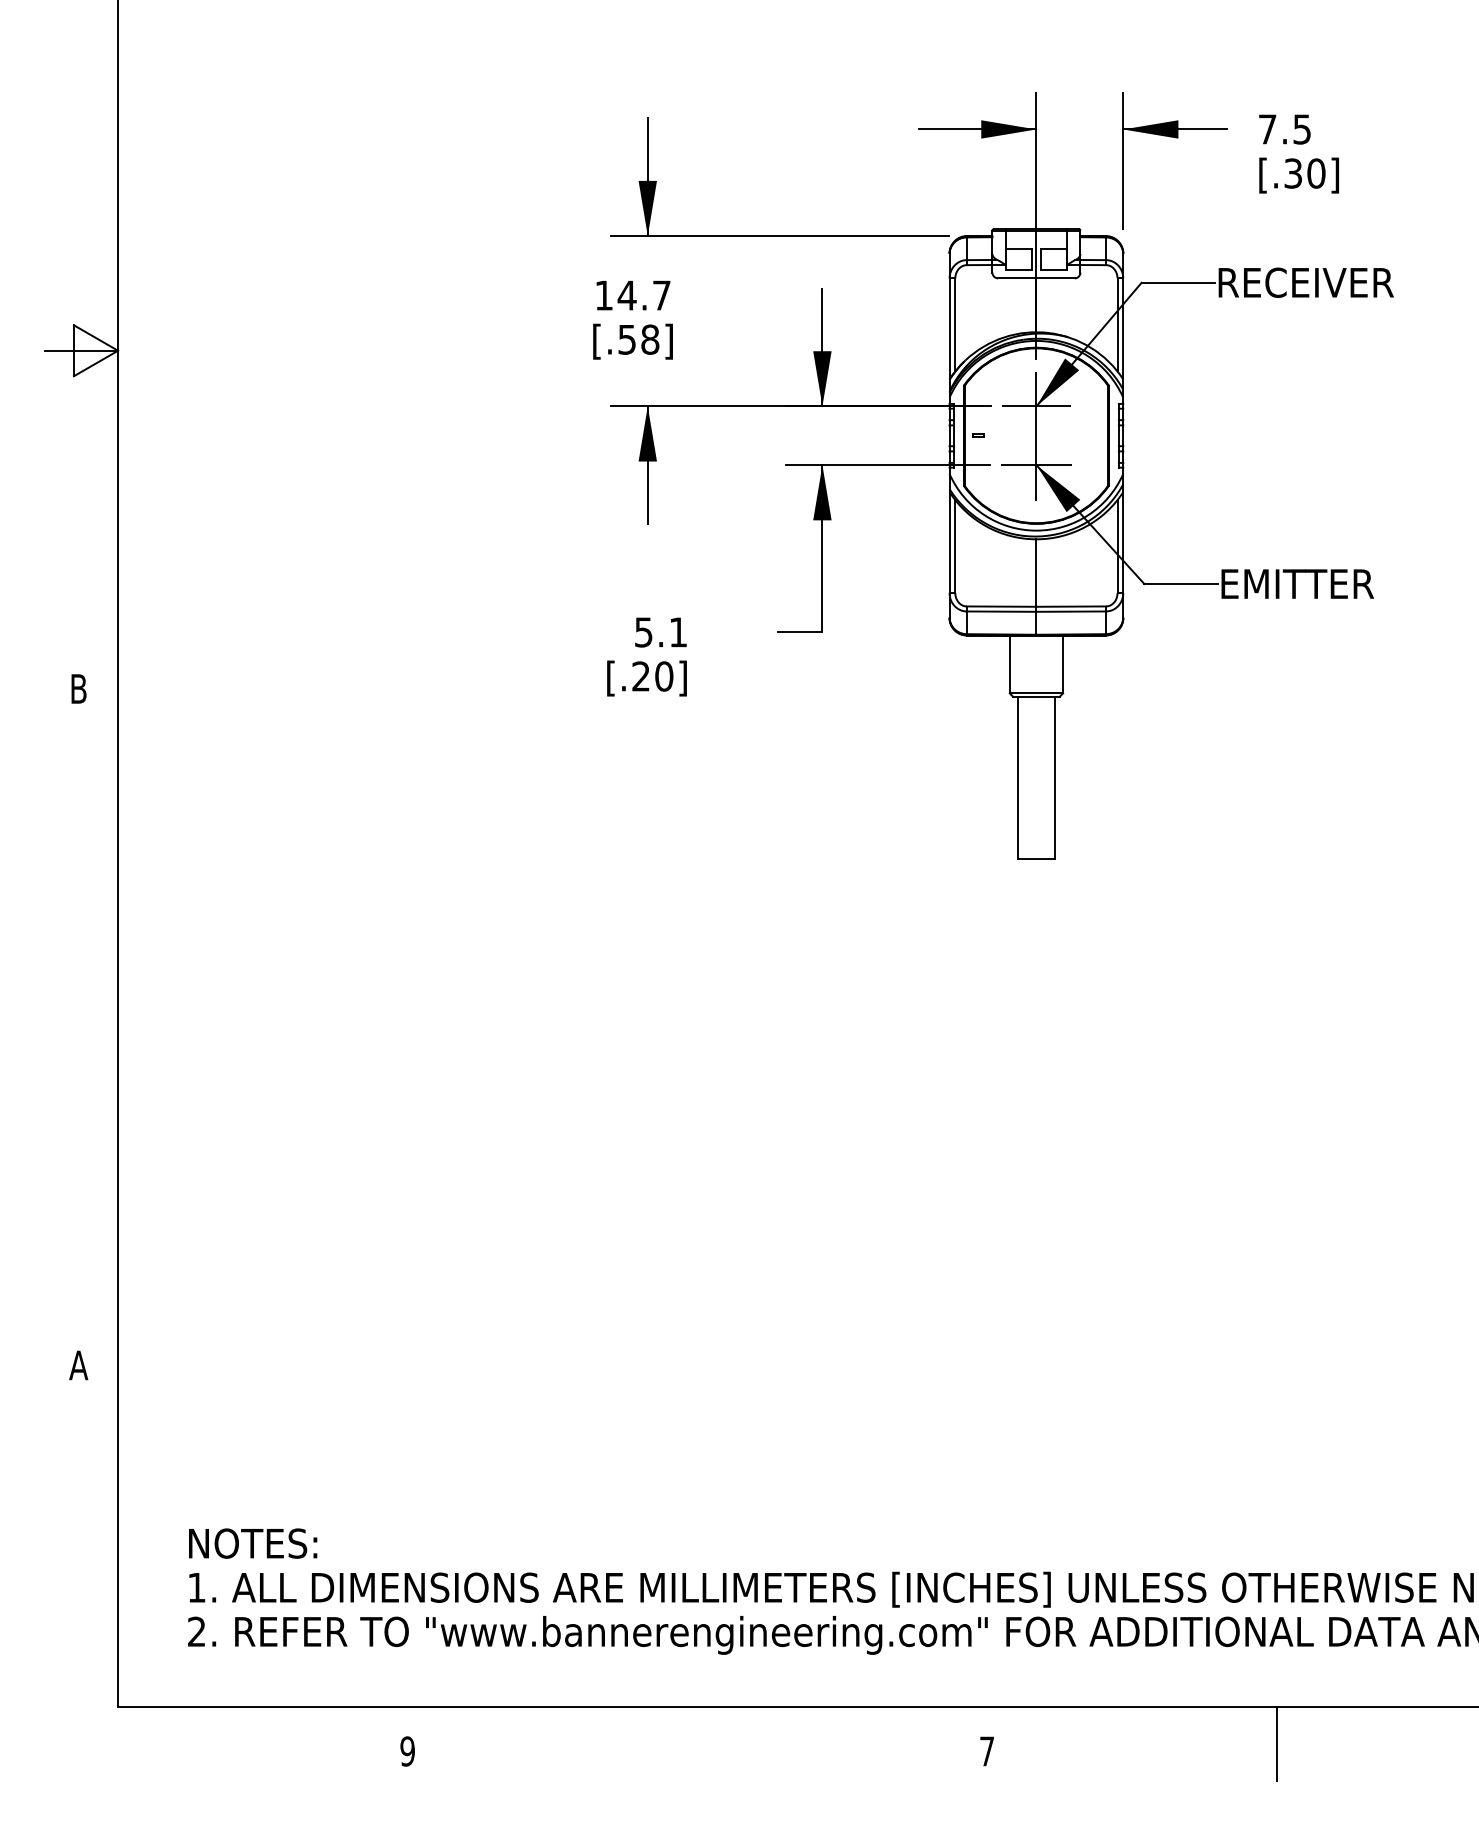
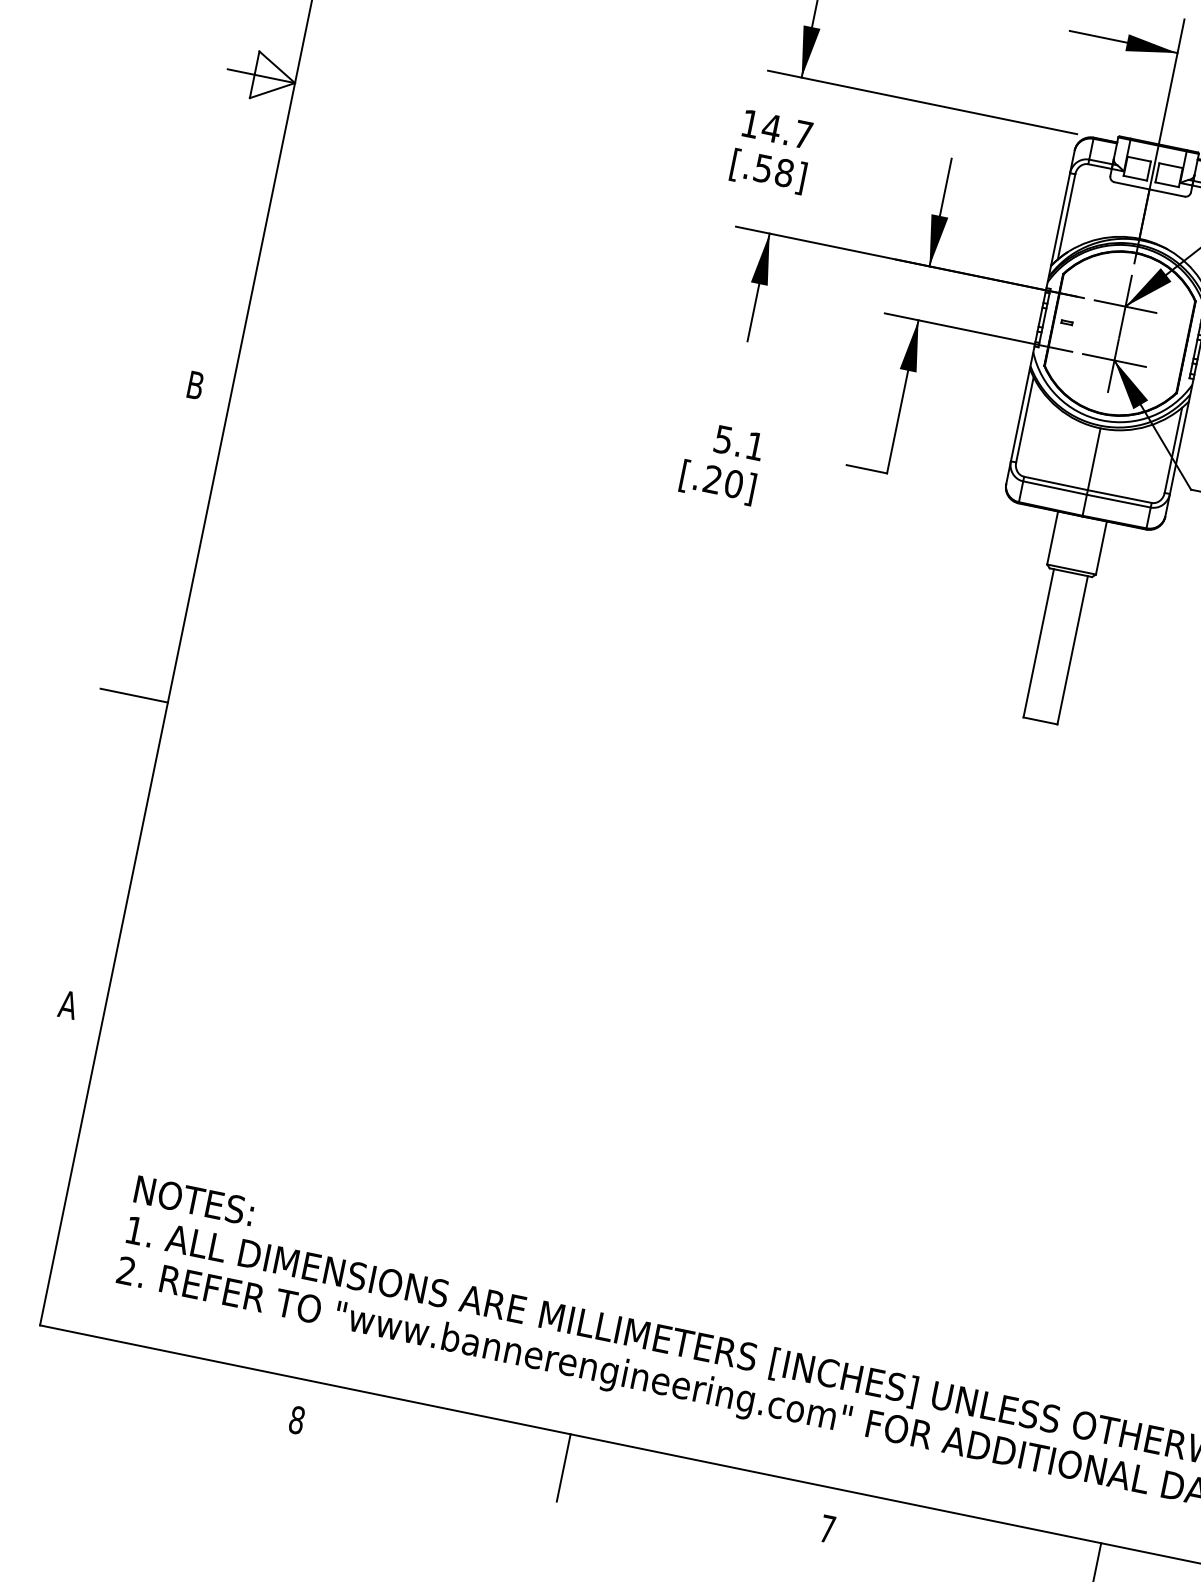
line: (81, 1027) -> (134, 695), added
line: (697, 1743) -> (563, 1467), added
text: (407, 1751) -> (296, 1420), 9 -> 8

